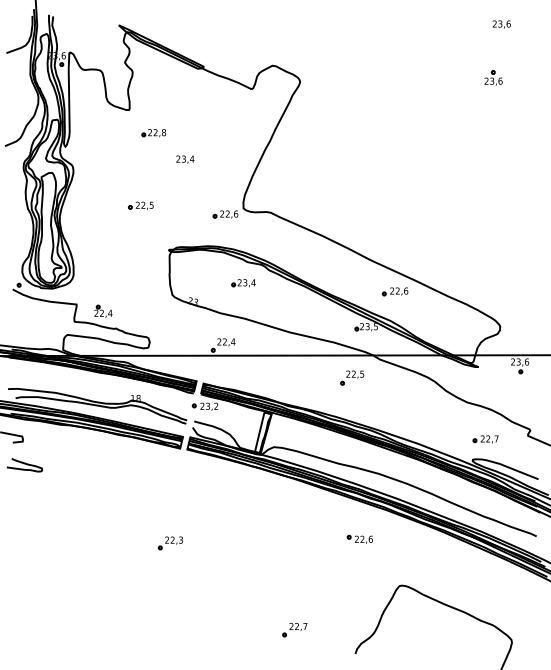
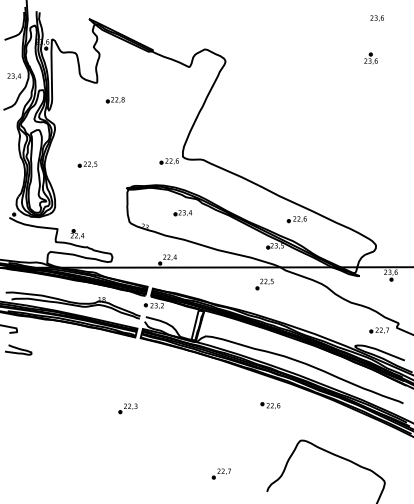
text: (185, 159) -> (14, 76), moved
part: (140, 205) -> (87, 164), moved
part: (485, 439) -> (379, 330), moved

